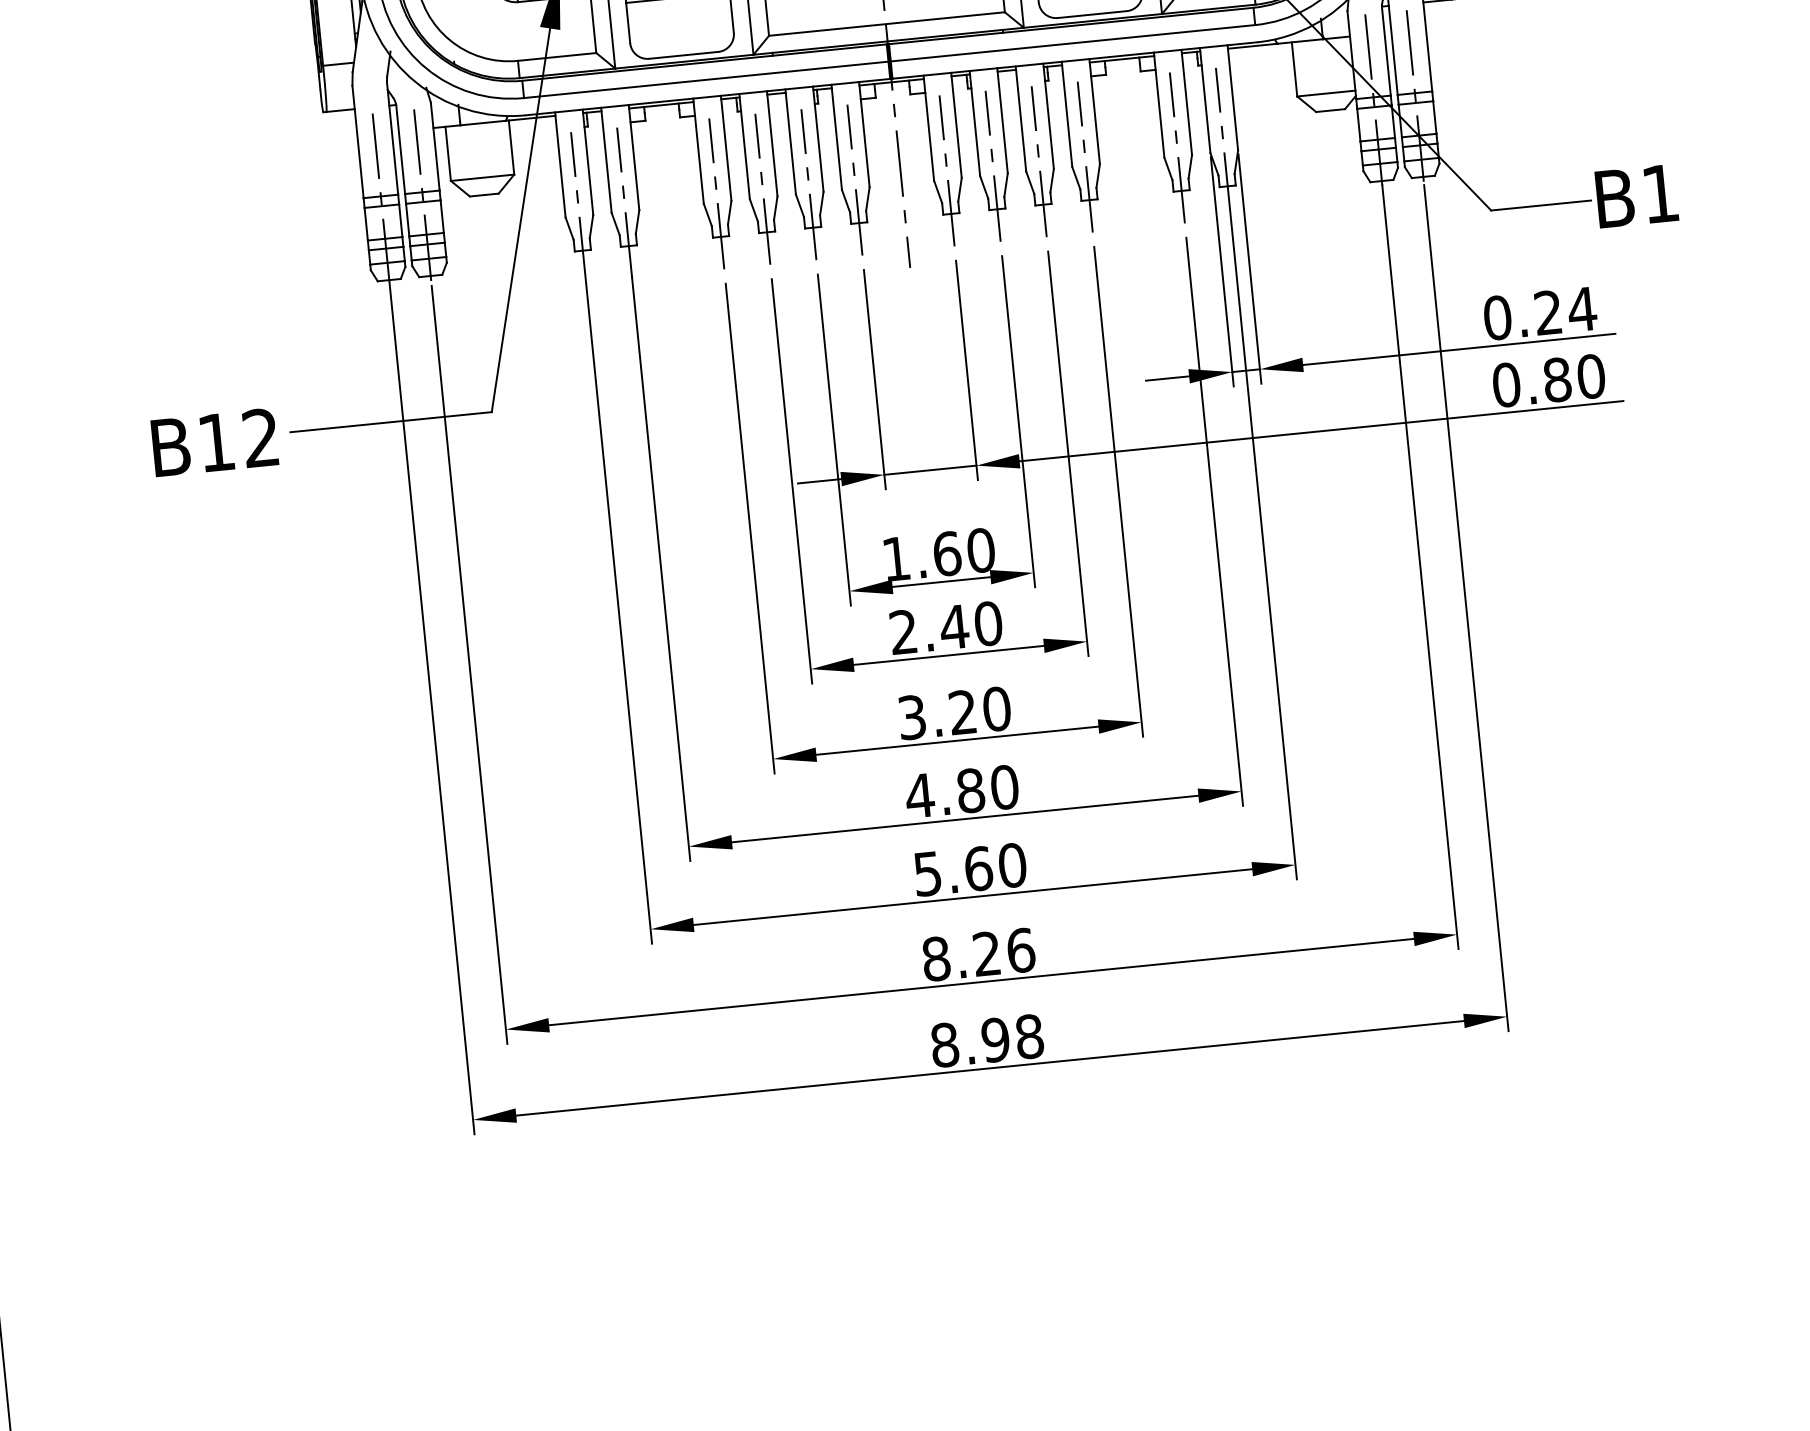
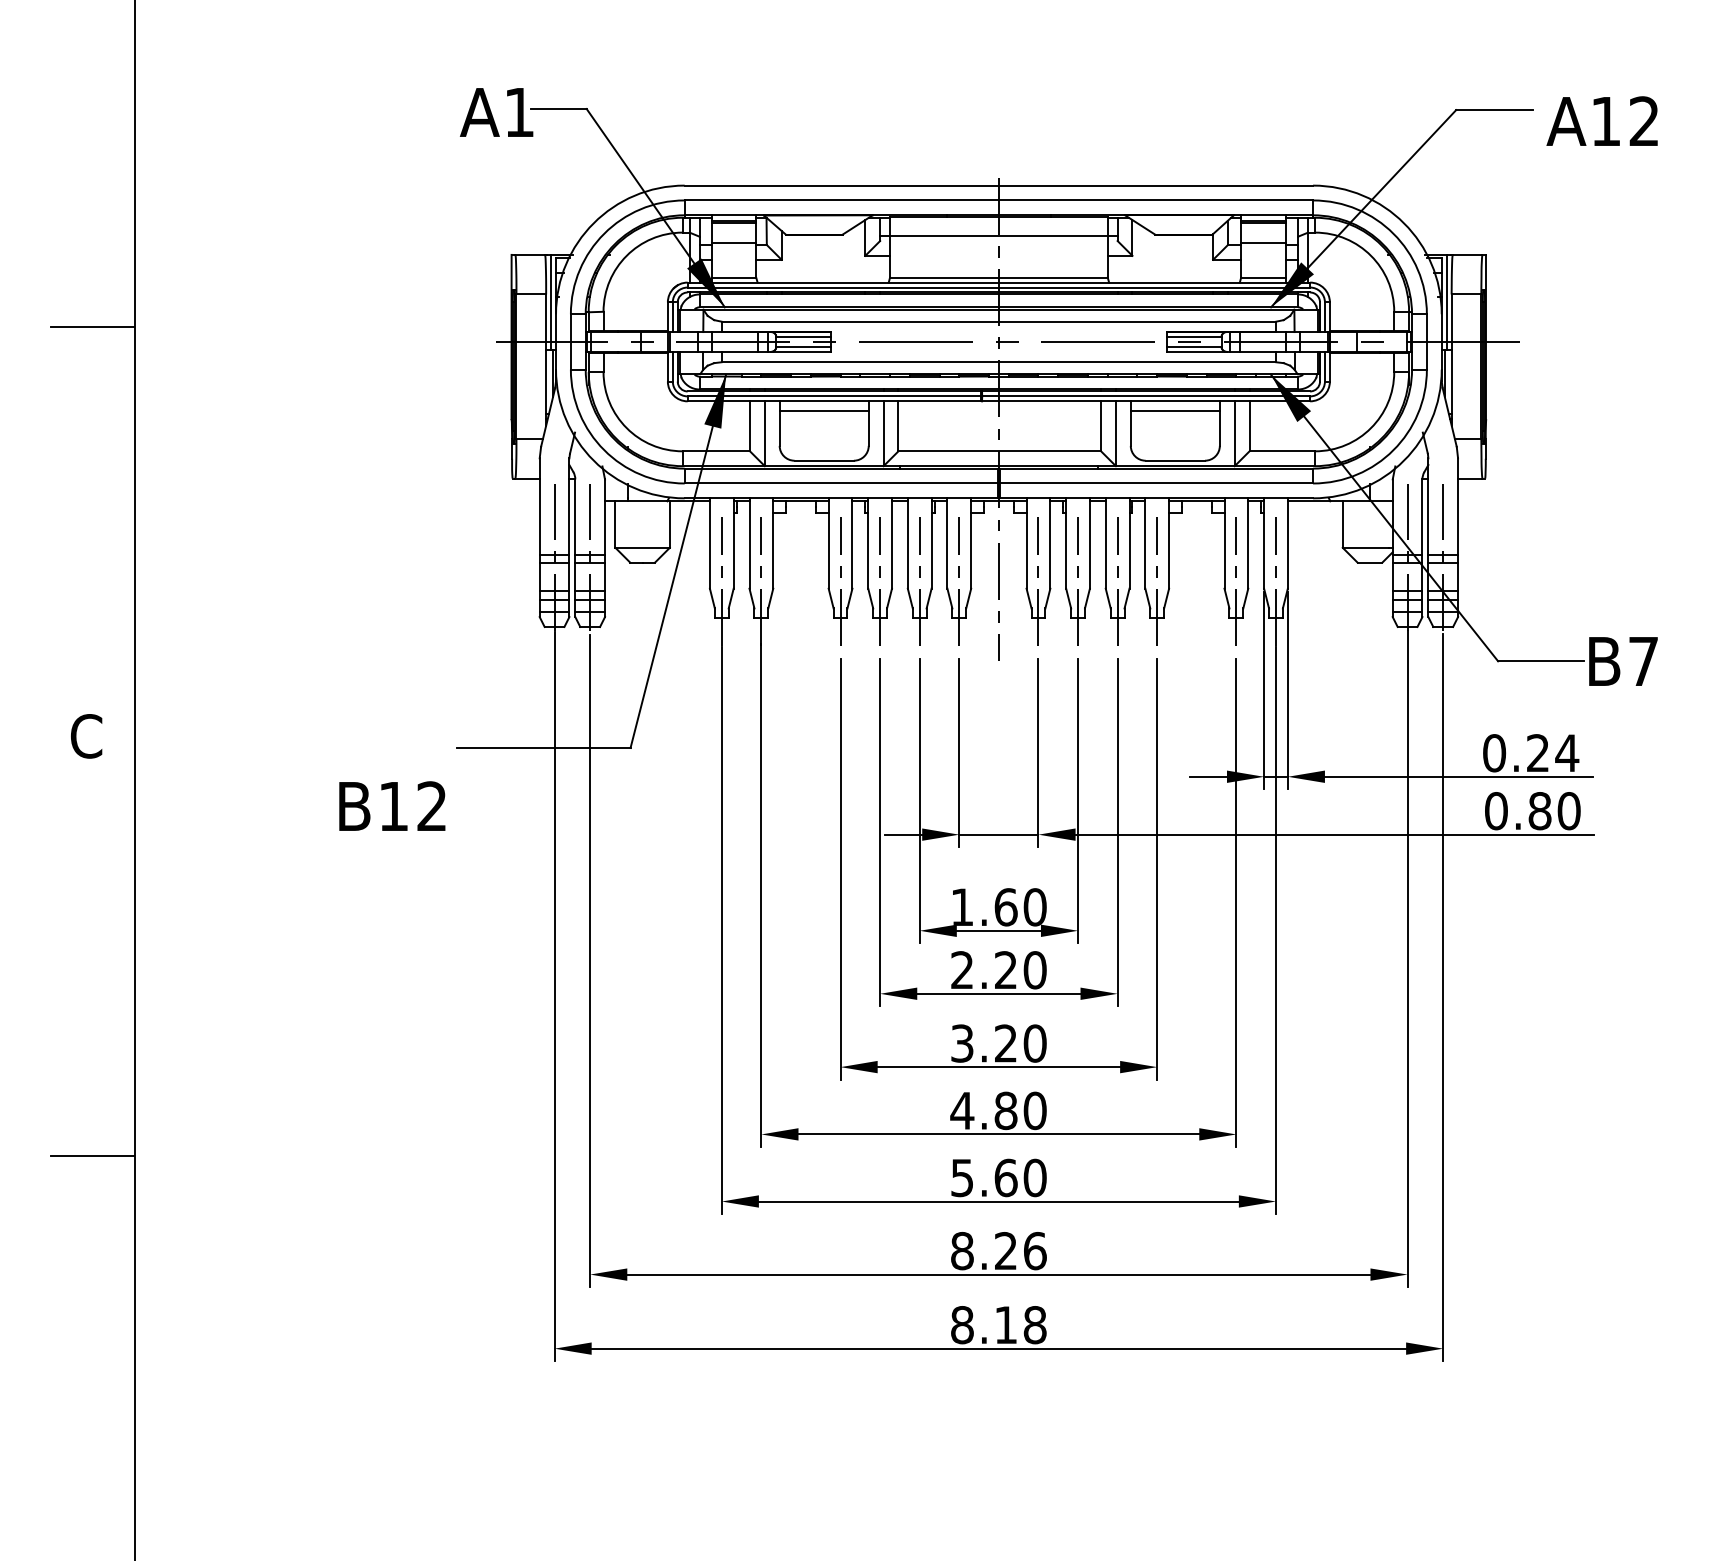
text: (1660, 193) -> (1643, 661), B1 -> B7
text: (214, 441) -> (392, 805), moved
text: (953, 626) -> (1005, 969), 2.40 -> 2.20
text: (995, 1040) -> (1005, 1325), 8.98 -> 8.18

